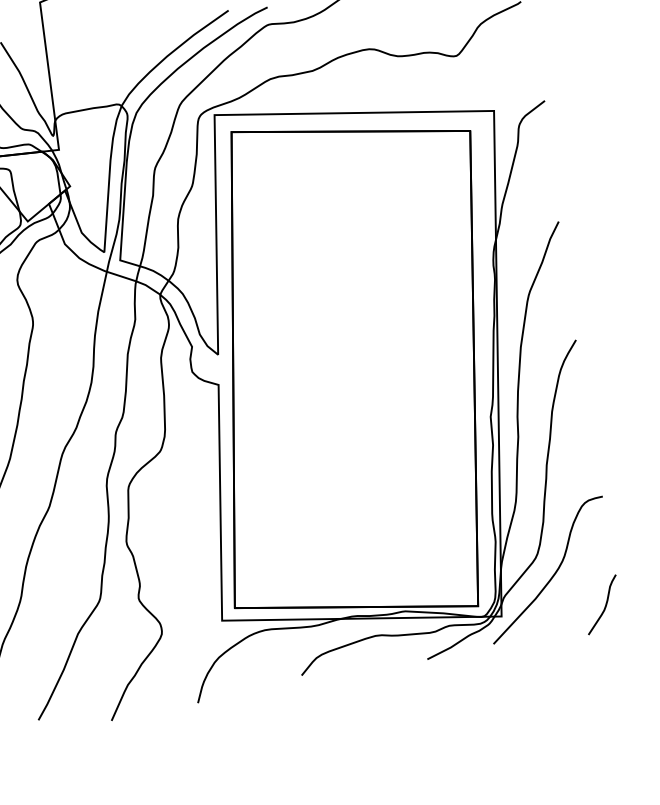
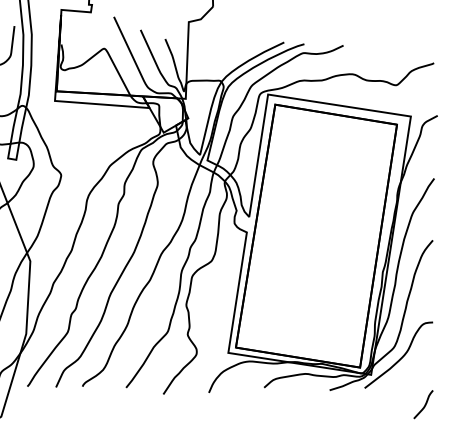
curve: (604, 604) -> (424, 404), moved

